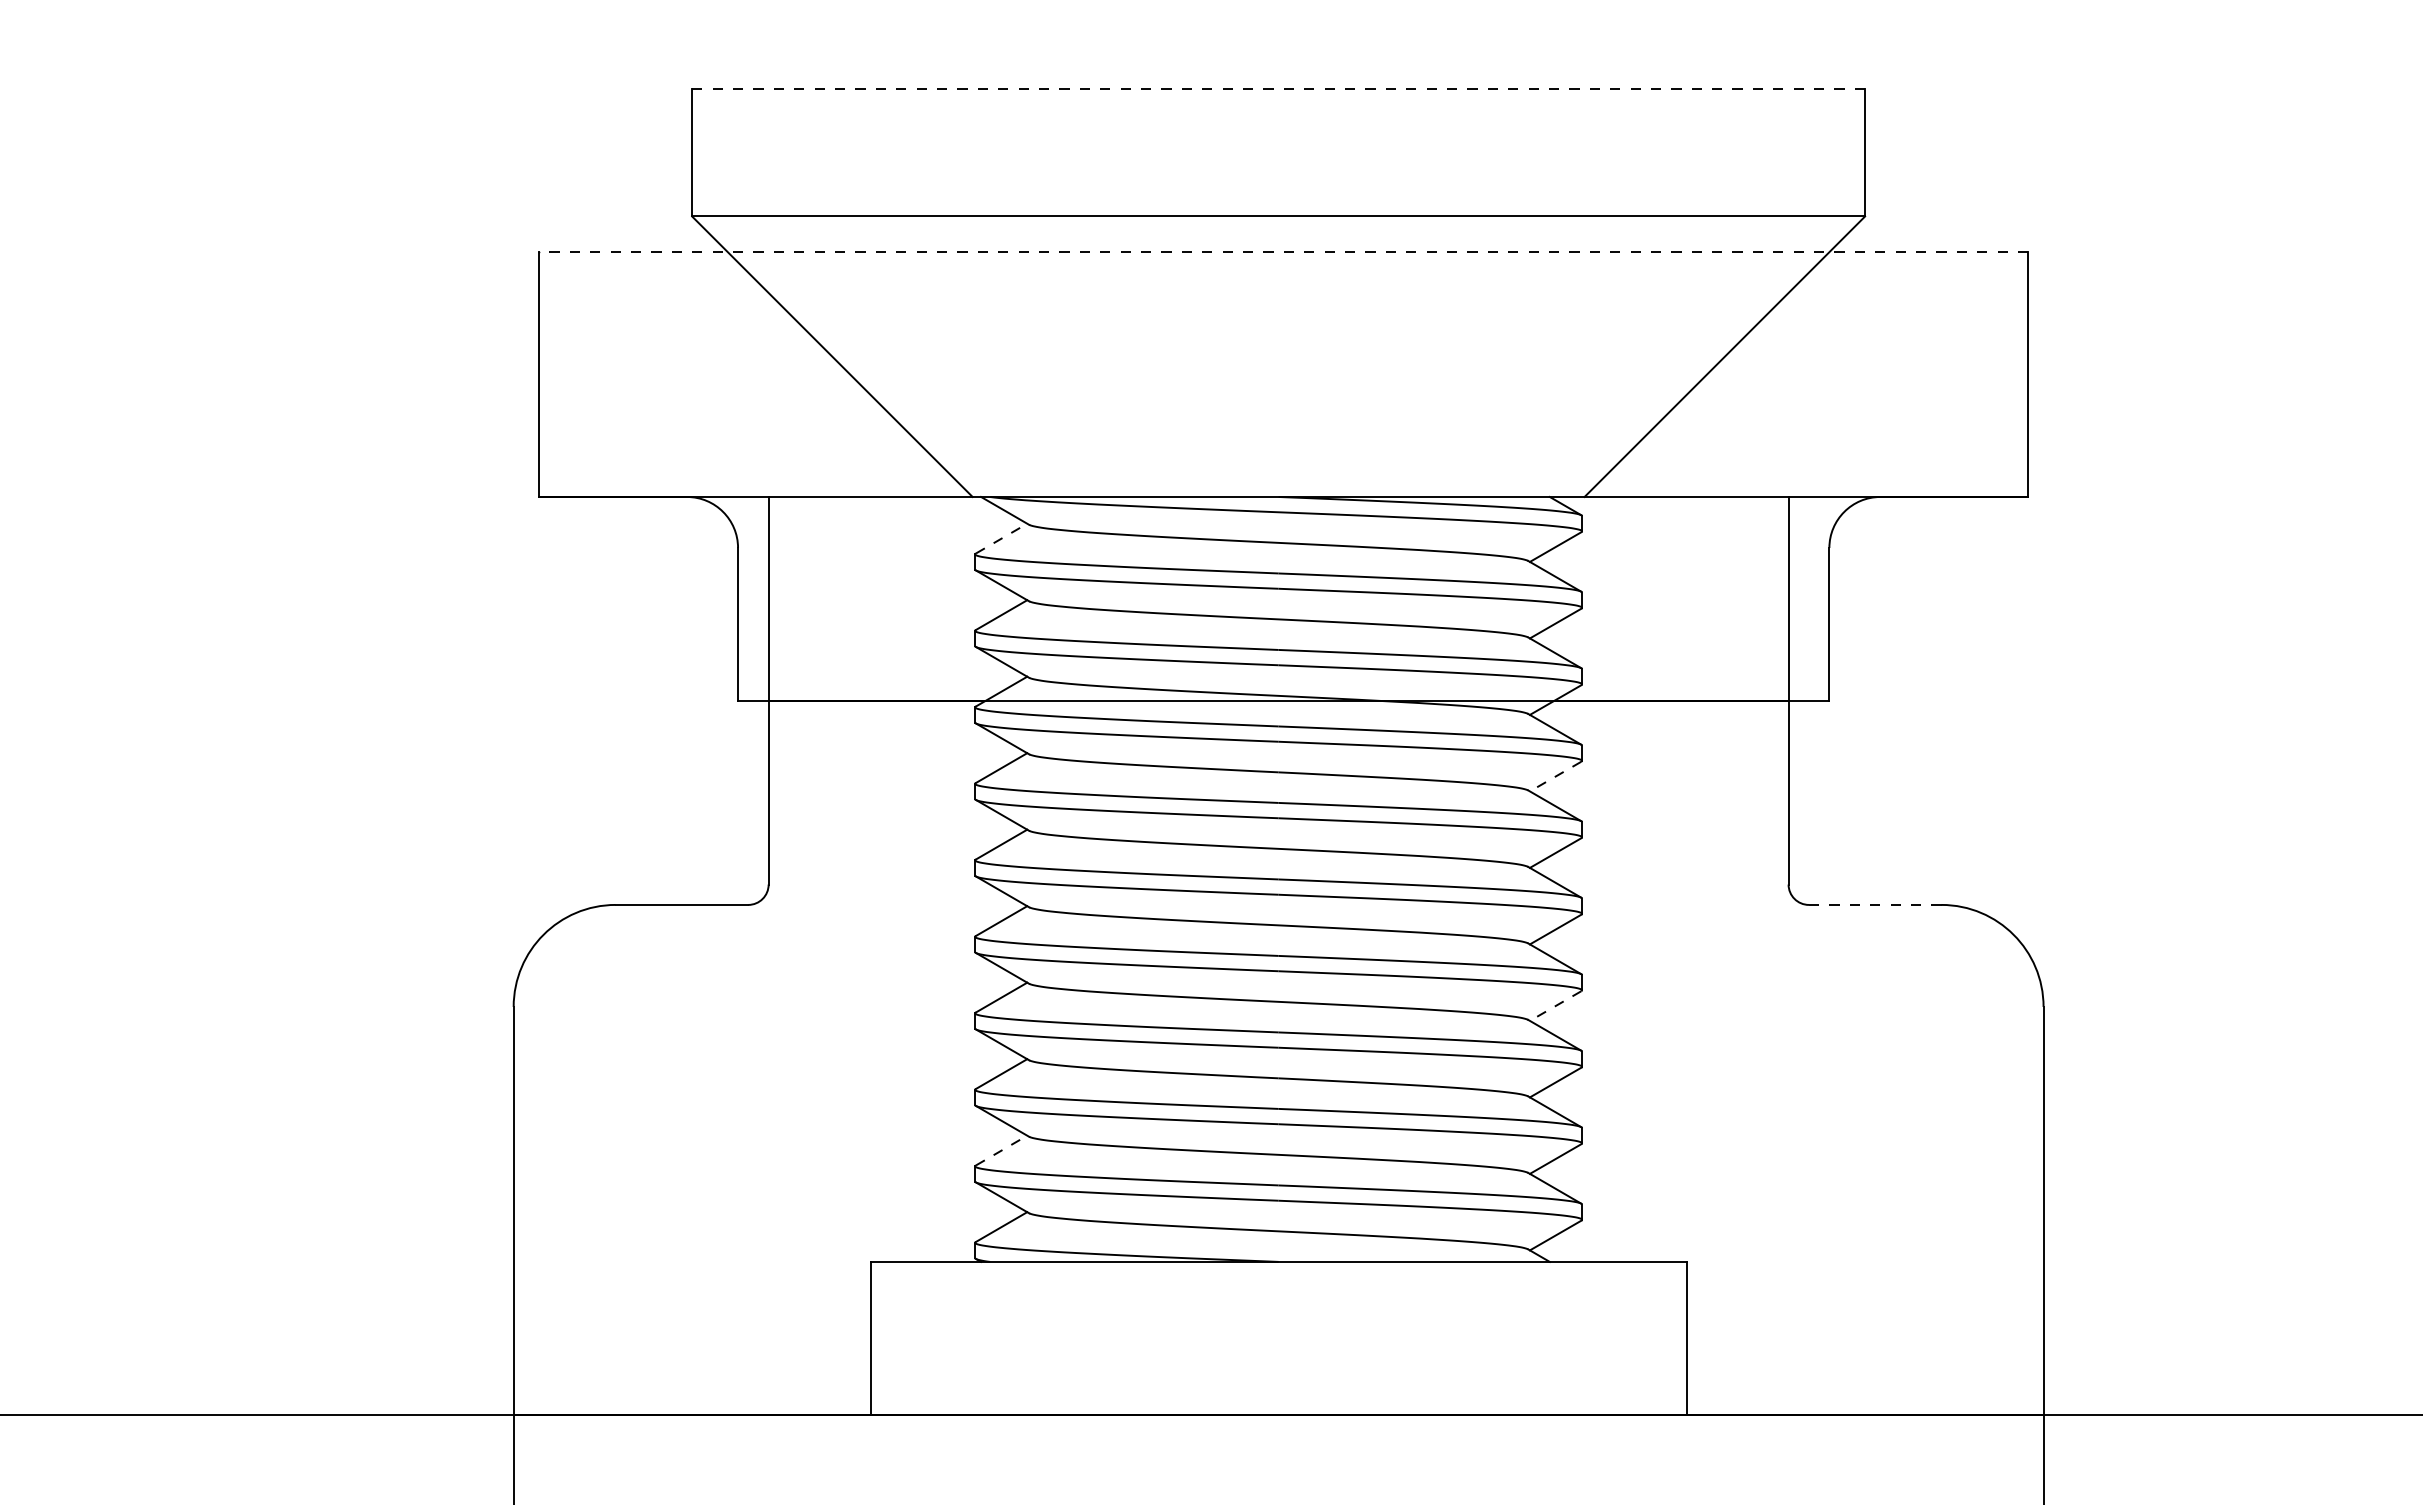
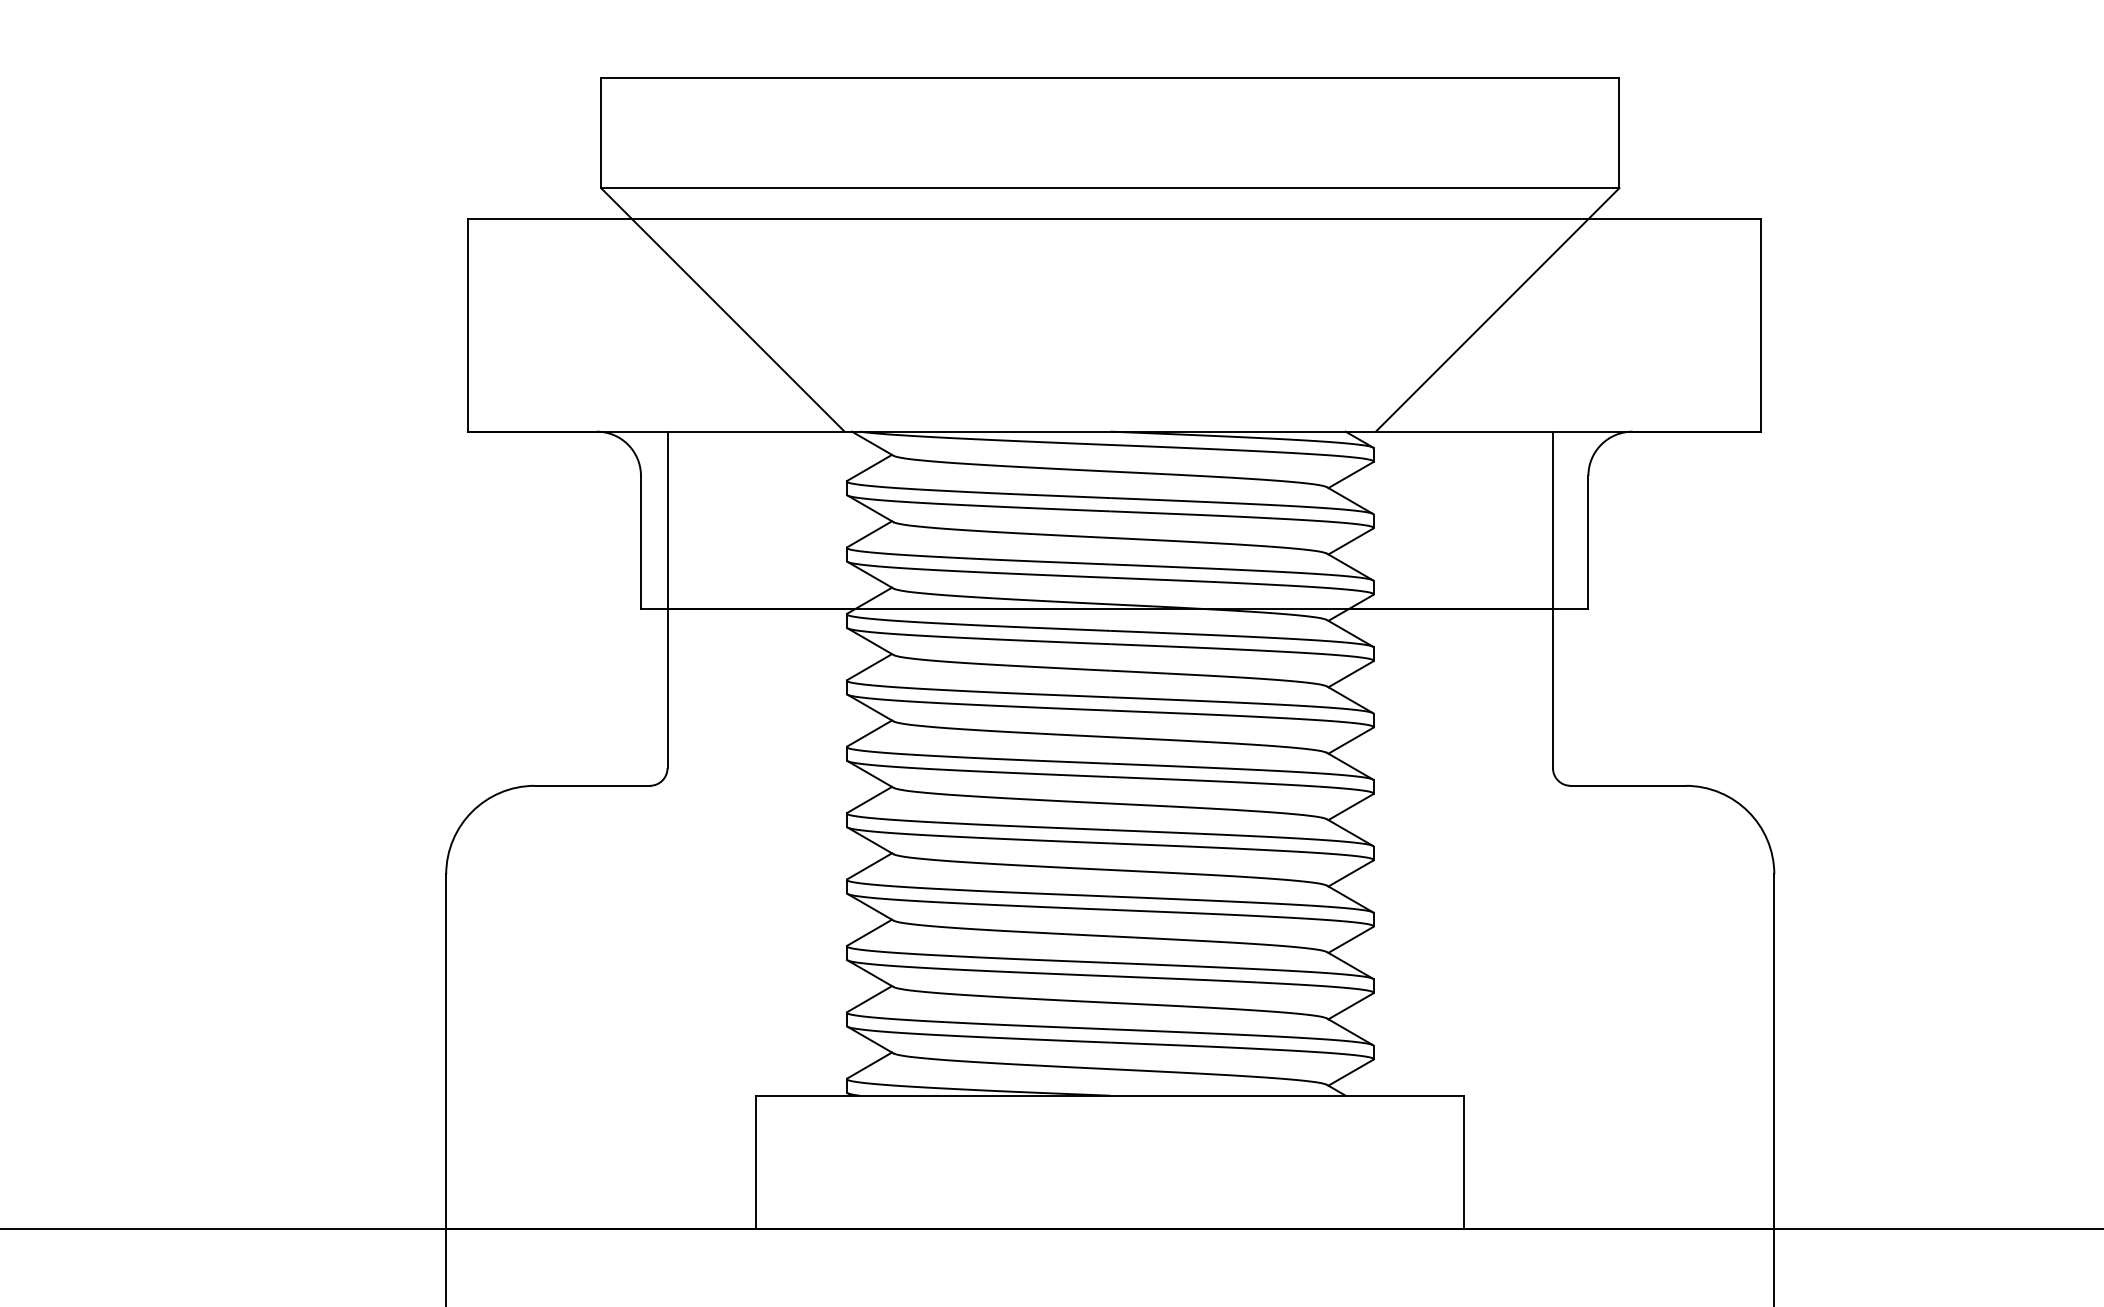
line: (1278, 89) -> (1110, 77), dashed -> solid
line: (1283, 252) -> (1114, 219), dashed -> solid
line: (1001, 538) -> (869, 467), dashed -> solid
line: (1555, 776) -> (1350, 674), dashed -> solid
line: (1874, 904) -> (1627, 785), dashed -> solid
line: (1555, 1006) -> (1350, 873), dashed -> solid
line: (1001, 1150) -> (869, 999), dashed -> solid

